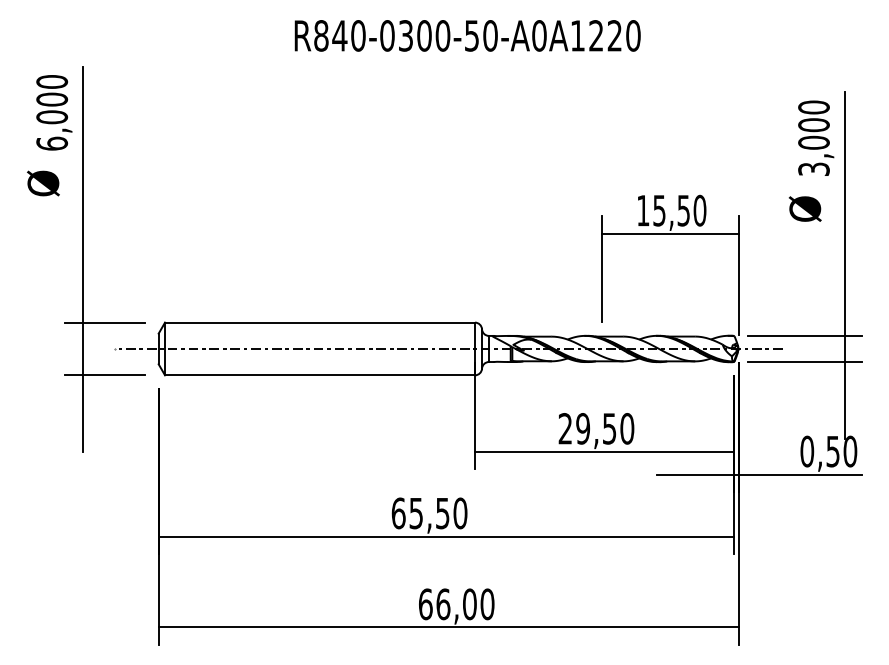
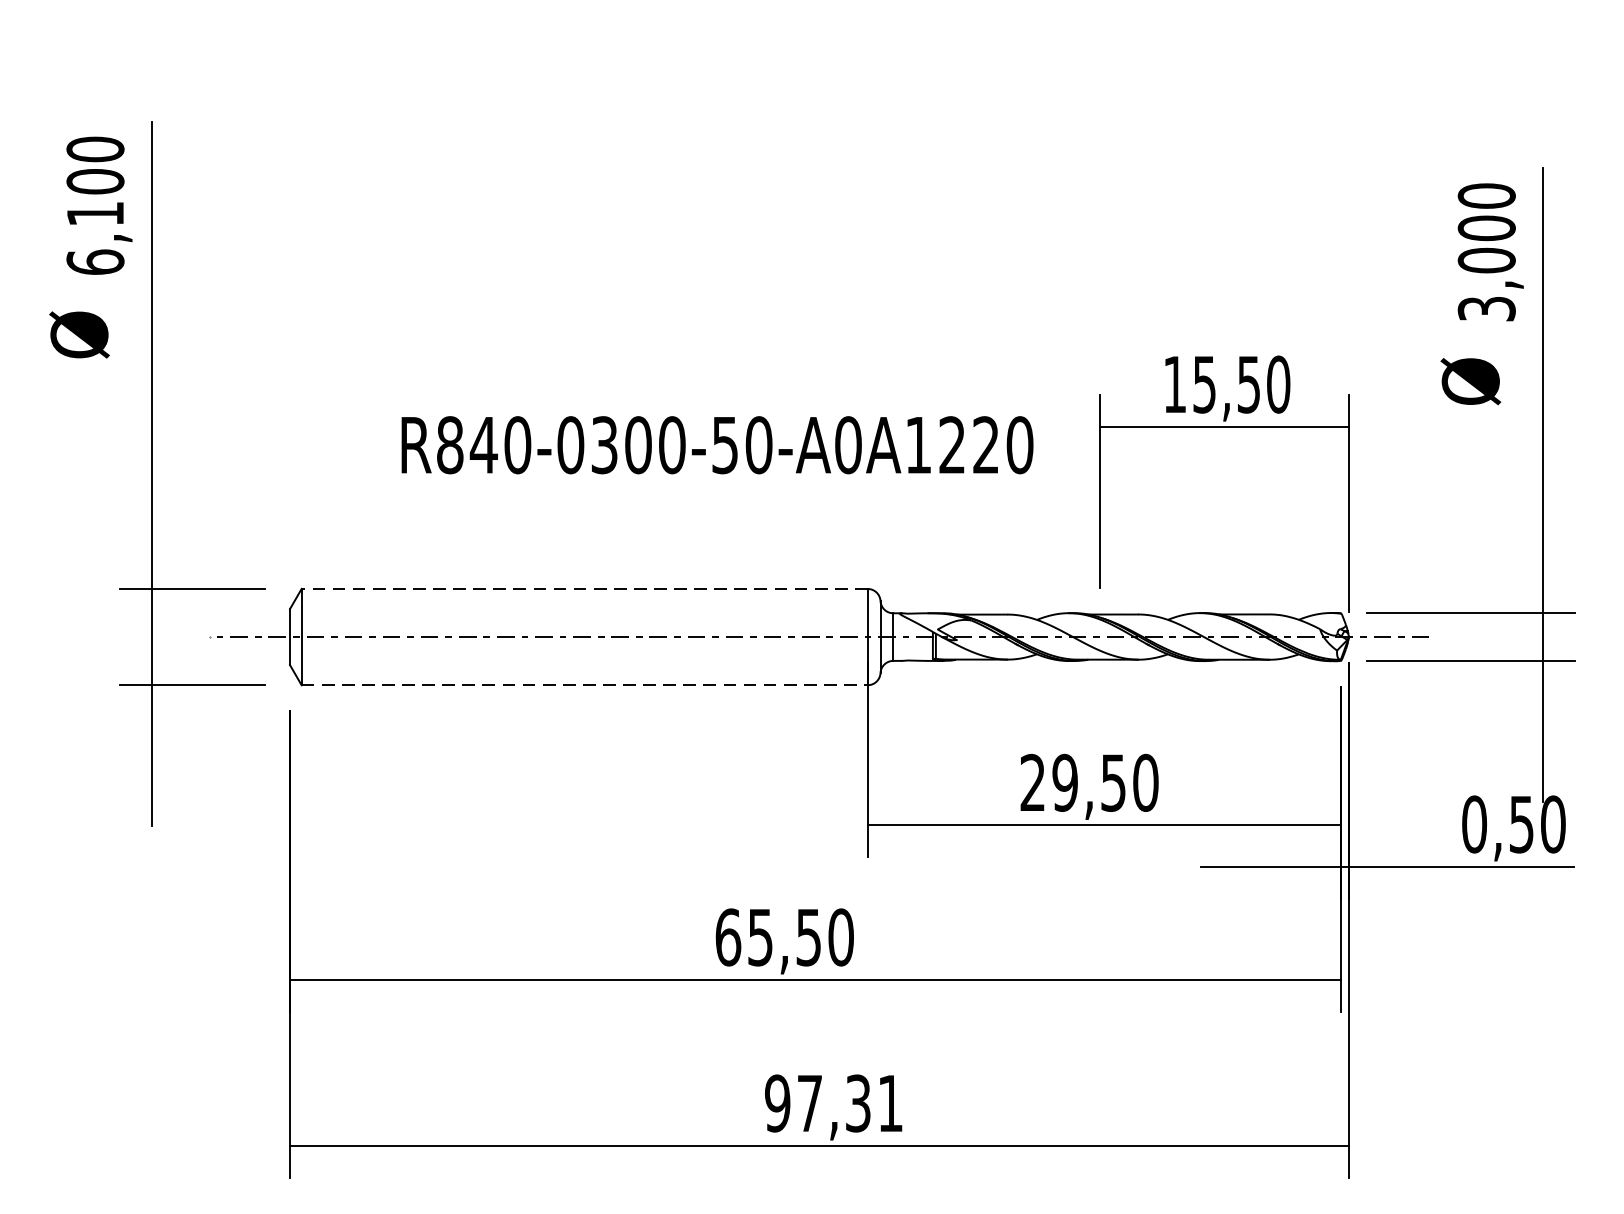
text: (467, 35) -> (717, 444), moved
text: (52, 117) -> (96, 214), 6,000 -> 6,100
line: (320, 322) -> (585, 588), solid -> dashed
line: (320, 375) -> (585, 685), solid -> dashed
text: (456, 604) -> (833, 1103), 66,00 -> 97,31

